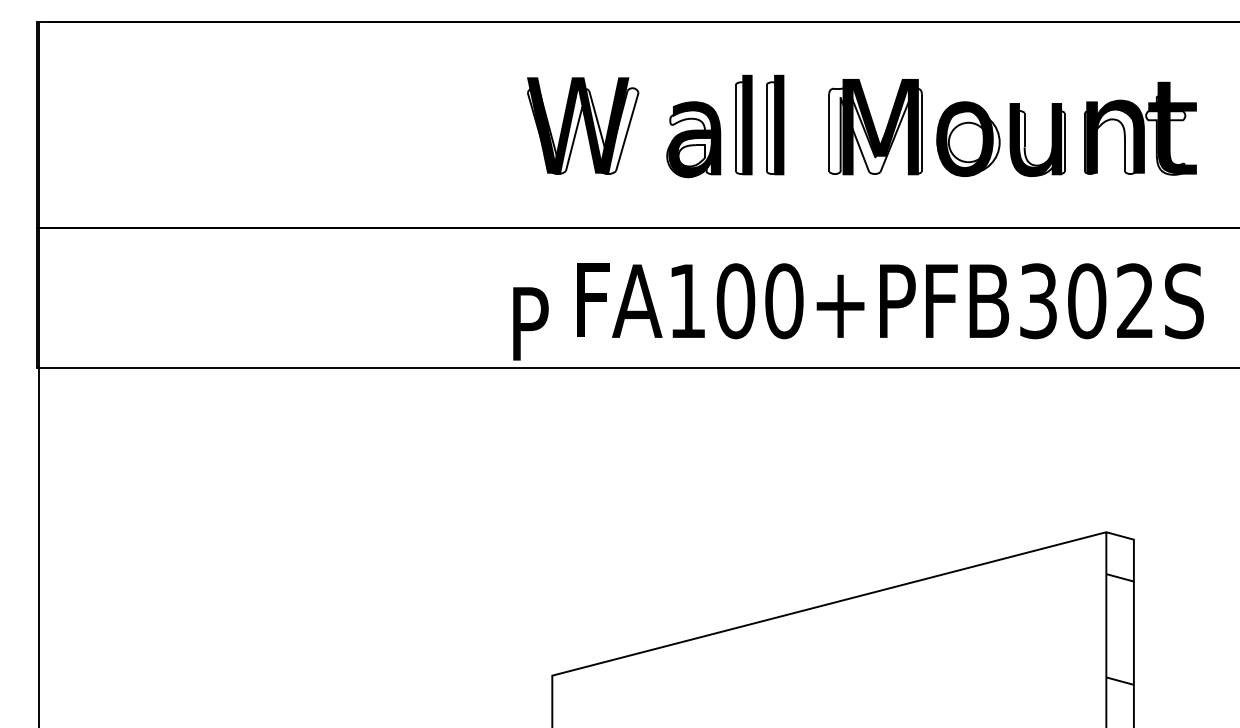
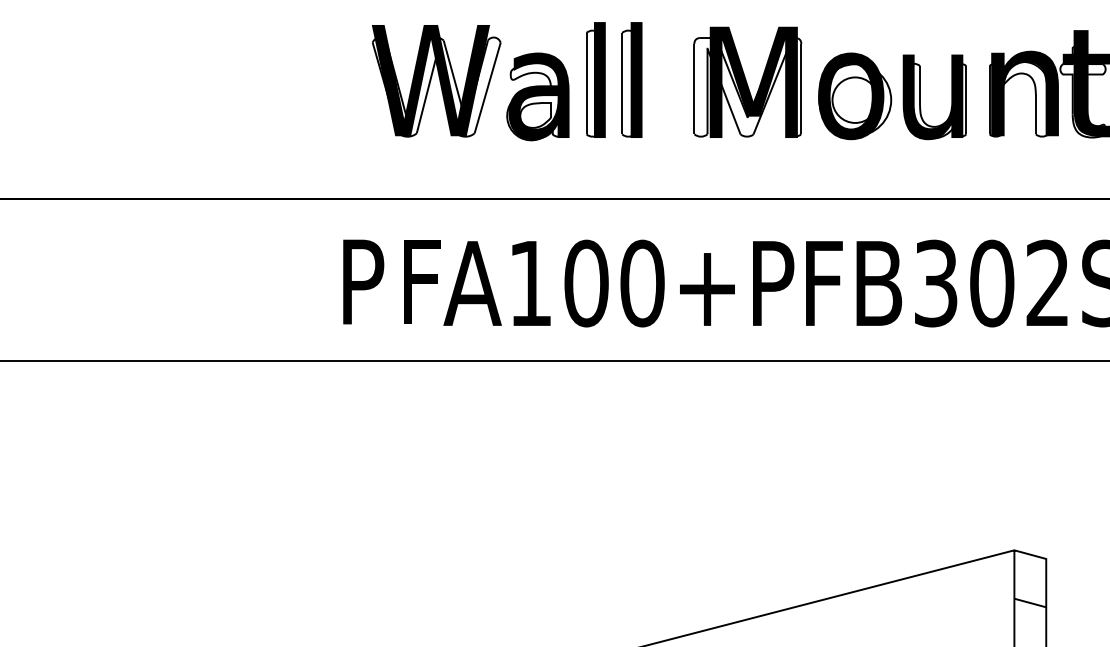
part: (583, 125) -> (437, 80), moved
text: (530, 323) -> (363, 281), moved

